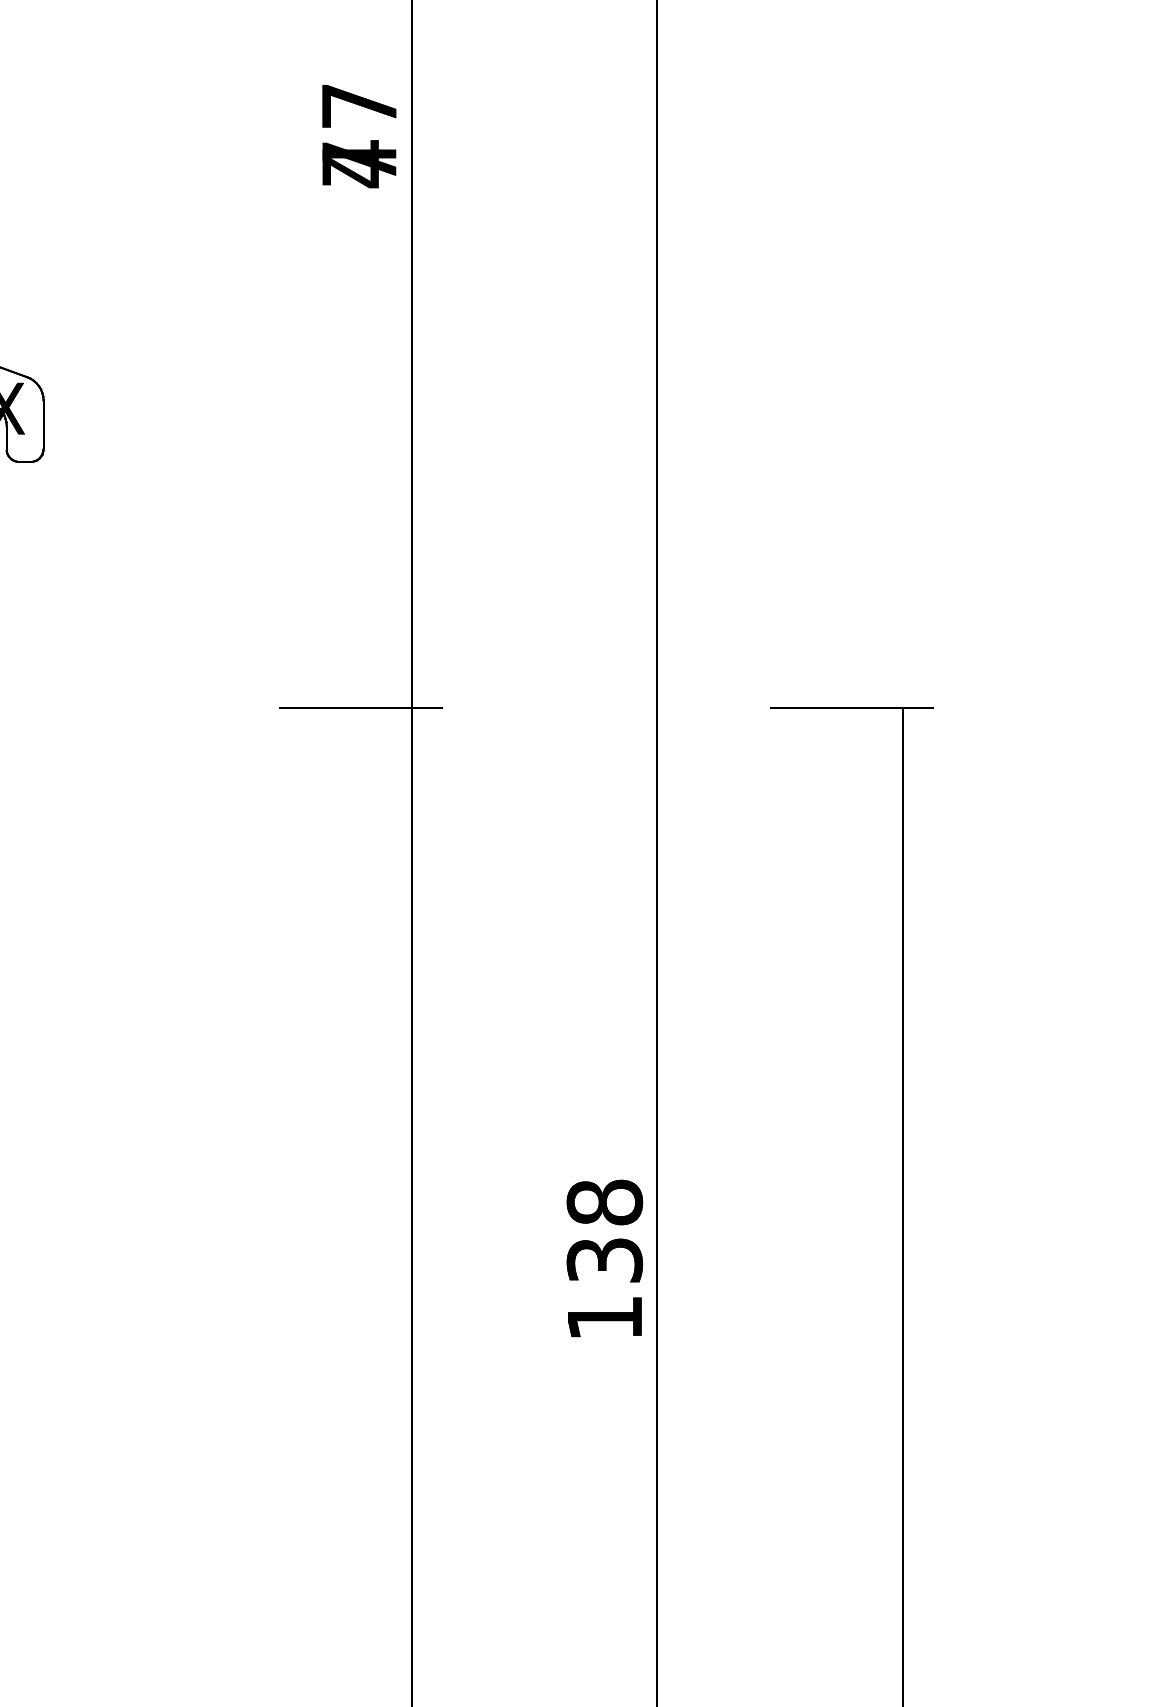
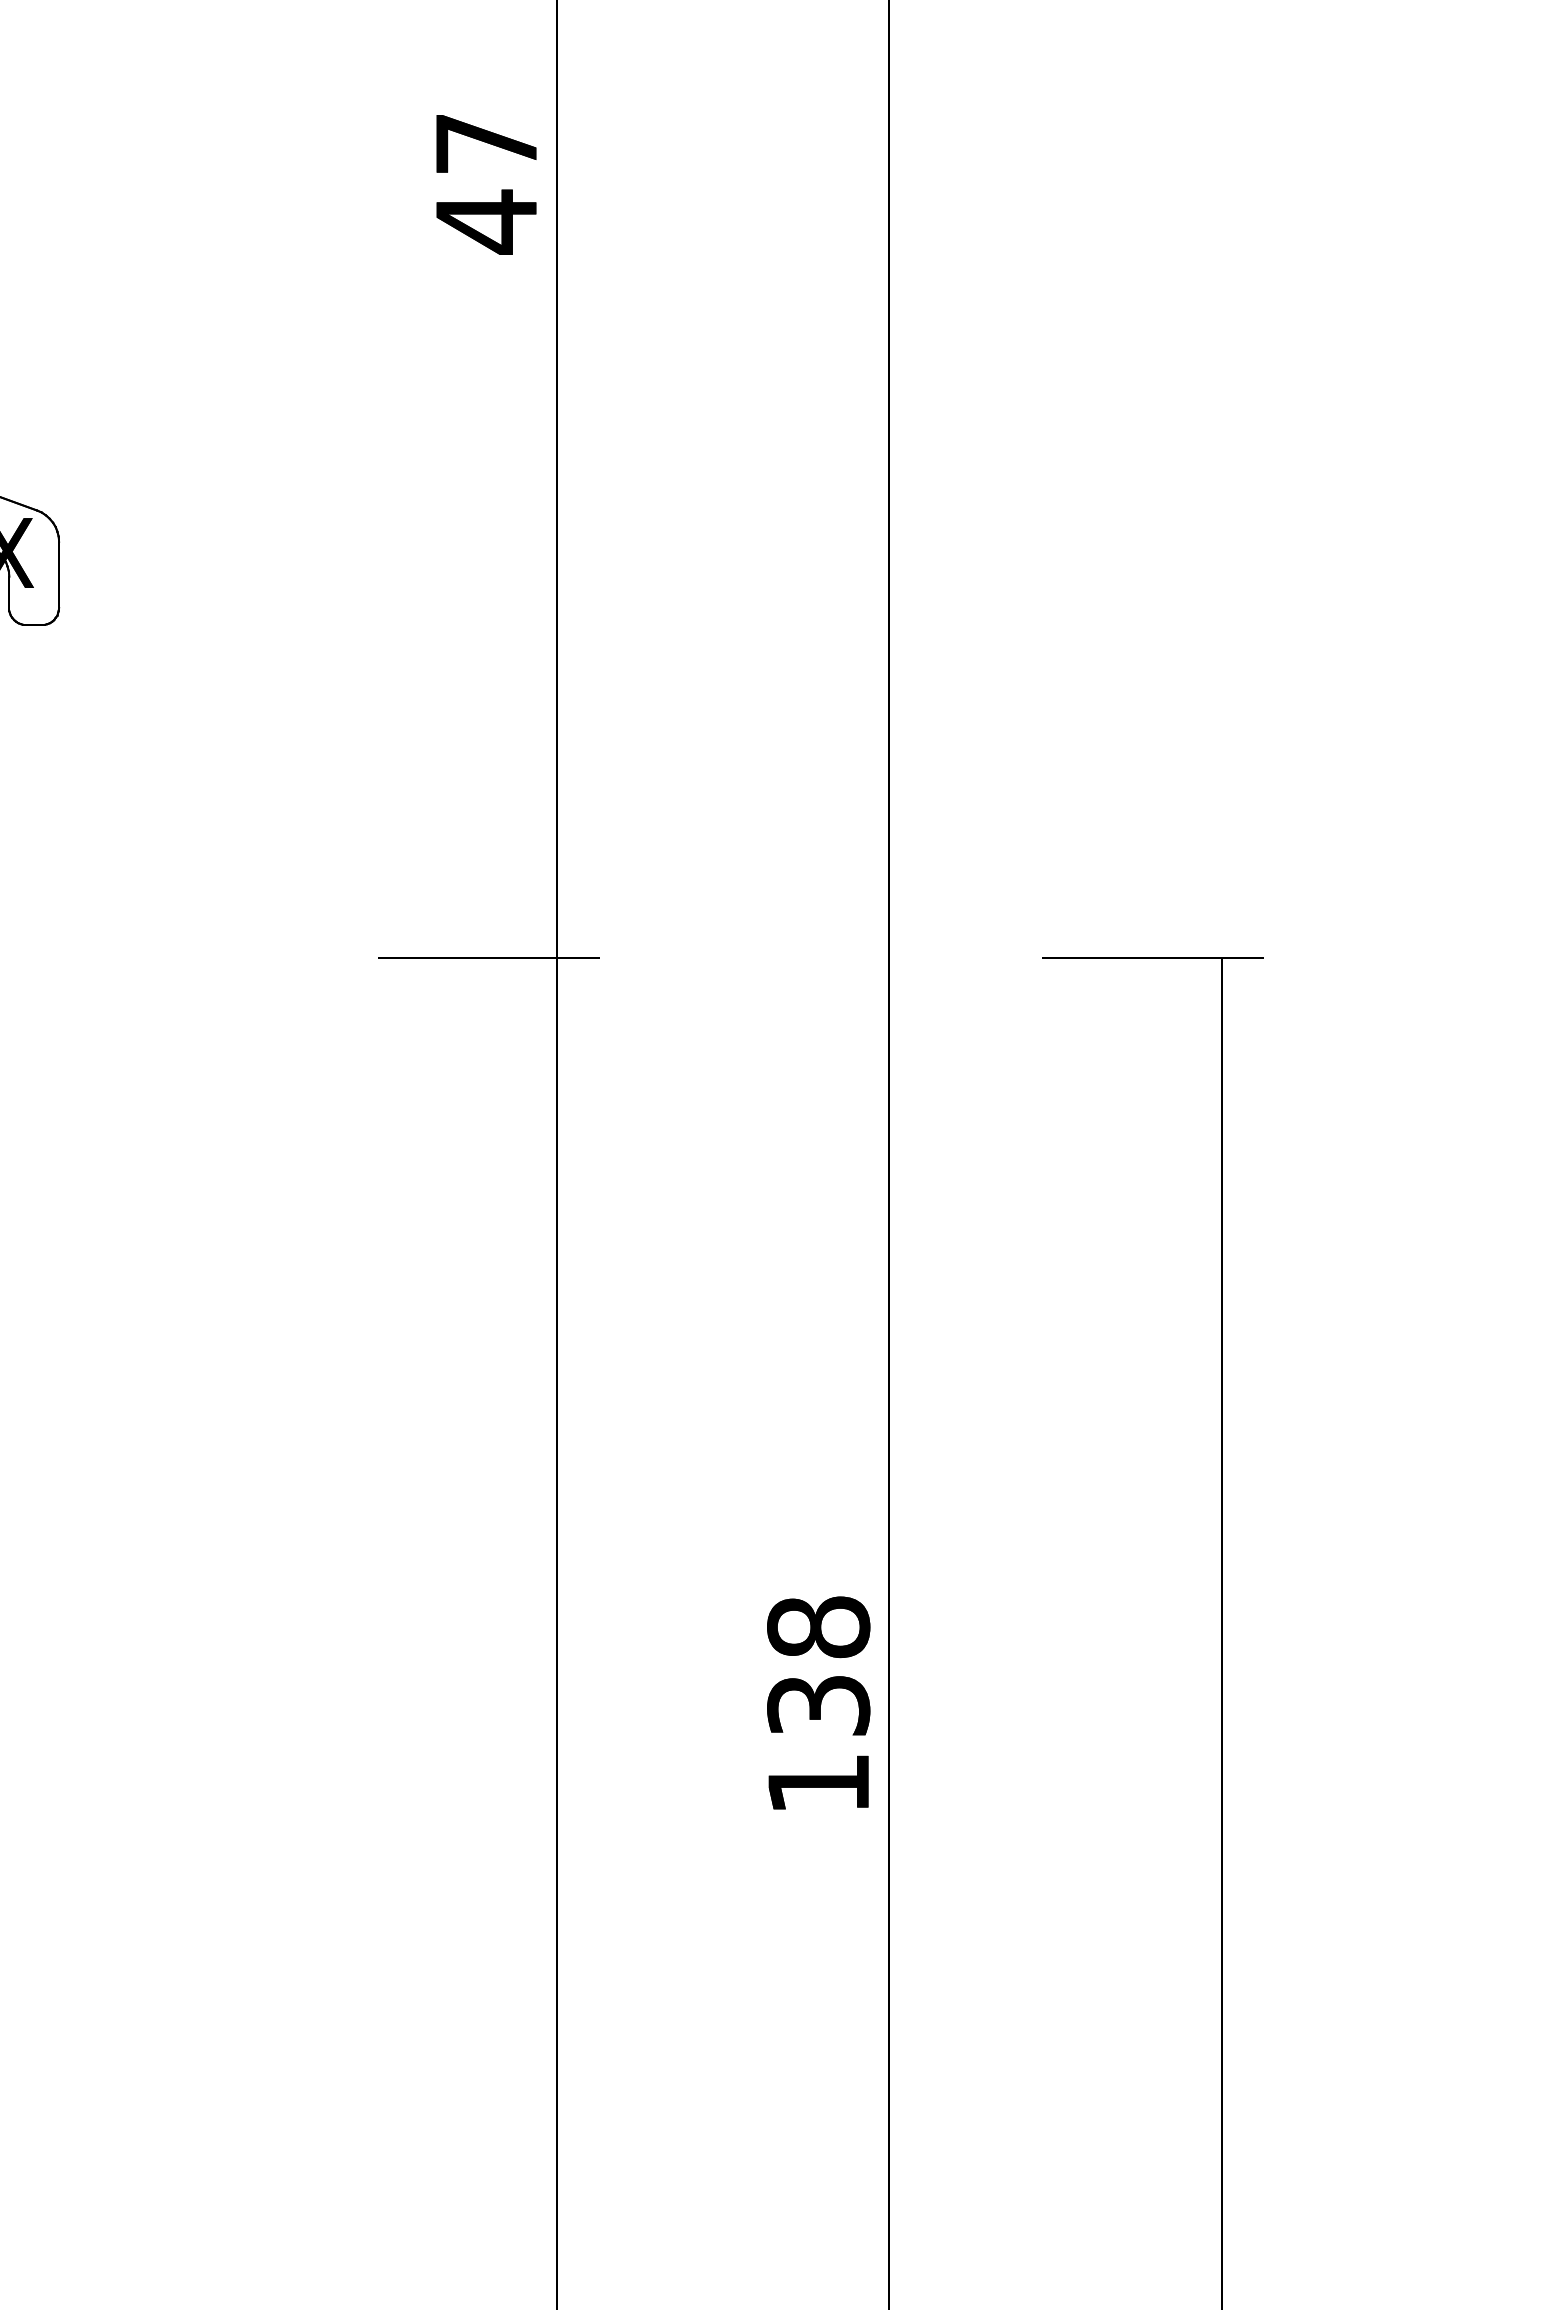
text: (359, 163) -> (486, 221), 77 -> 47

